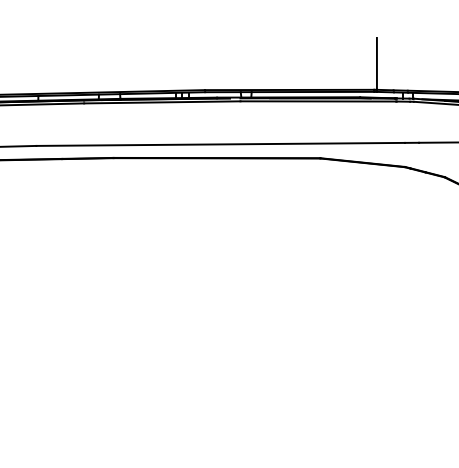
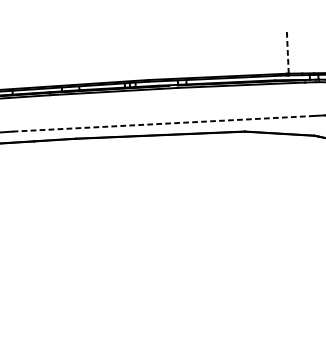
line: (376, 63) -> (287, 52), solid -> dashed
line: (221, 144) -> (163, 123), solid -> dashed

